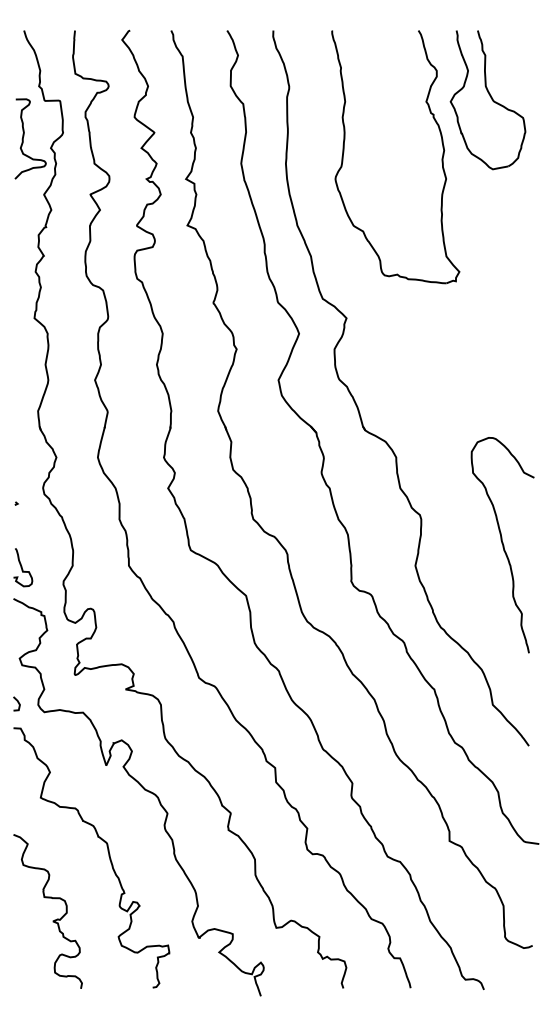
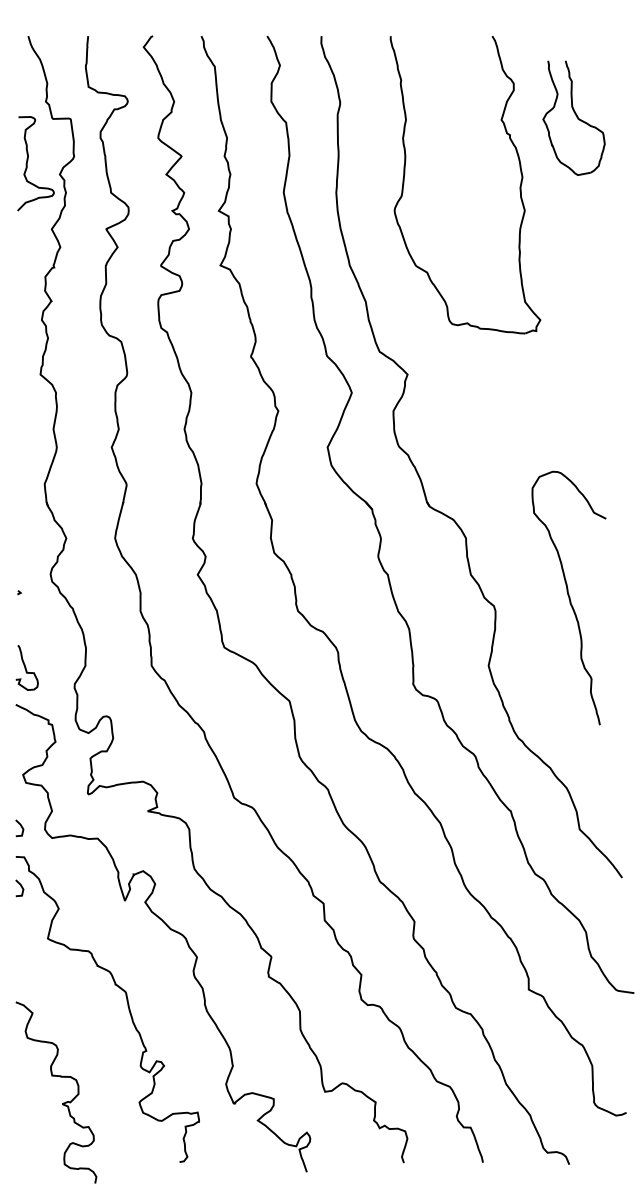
part: (487, 100) -> (573, 118), size x0.7
curve: (502, 545) -> (568, 598), moved
line: (17, 753) -> (20, 886), added
curve: (52, 920) -> (61, 1103), moved

